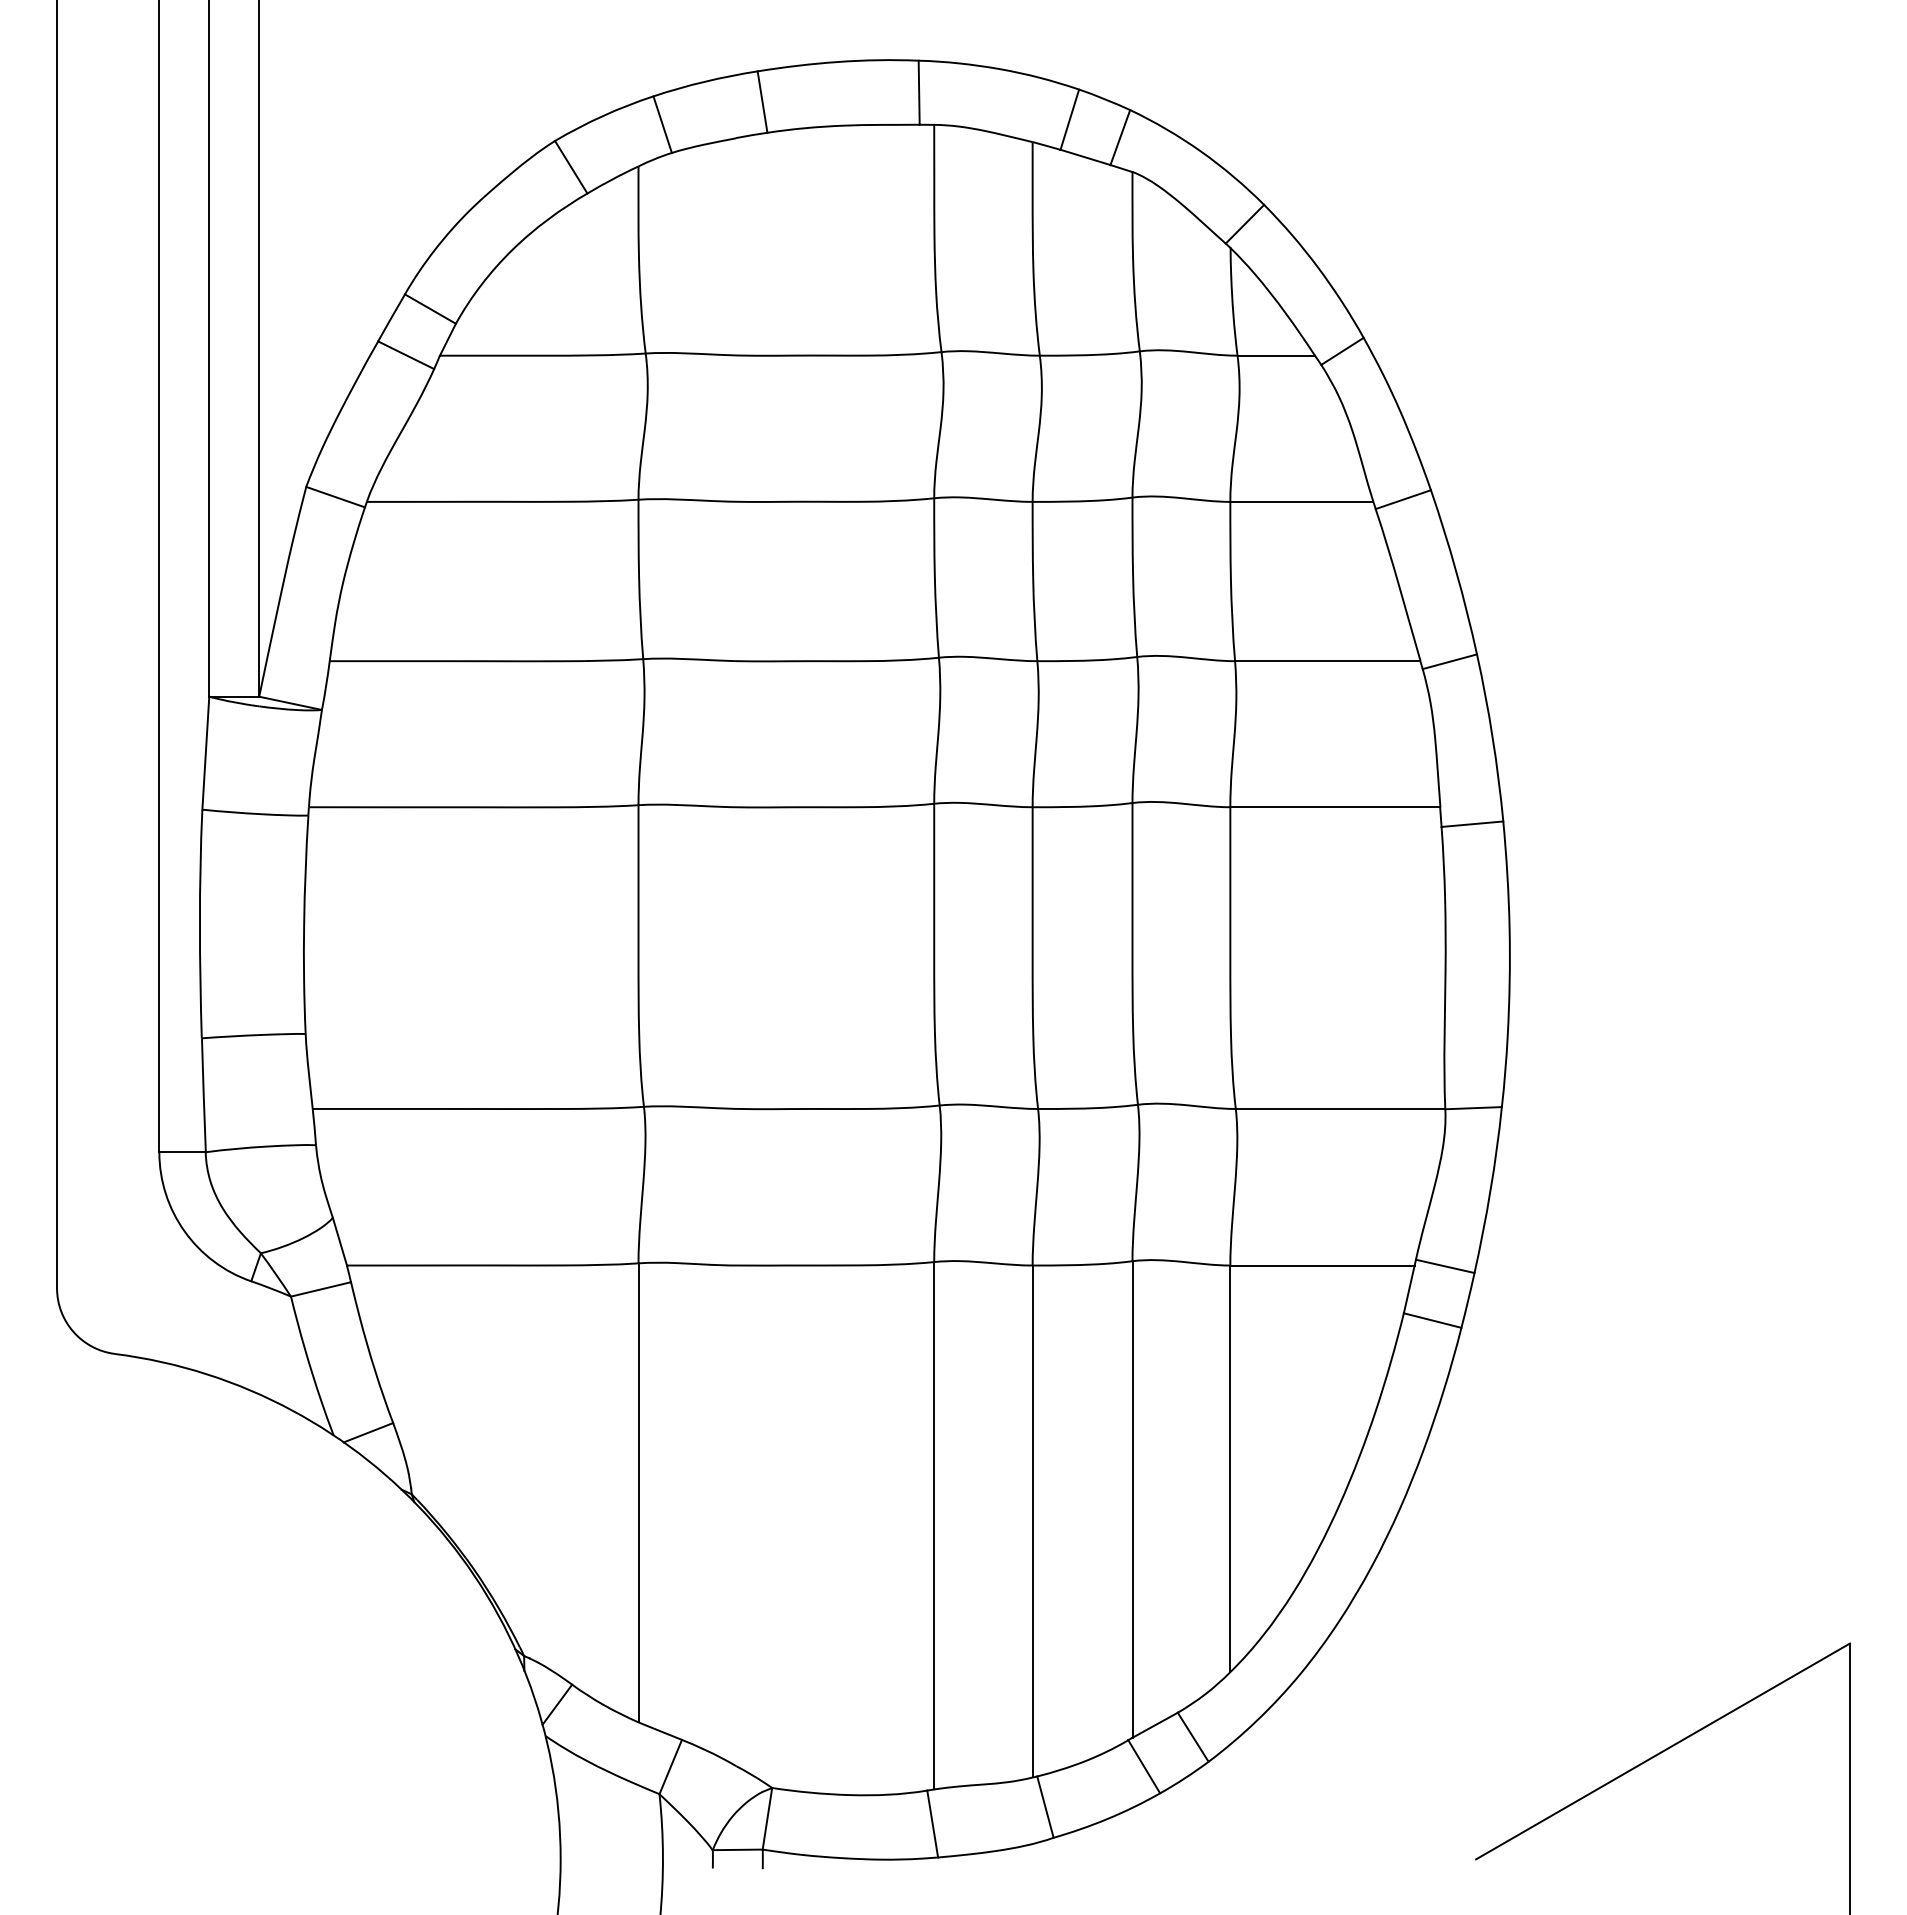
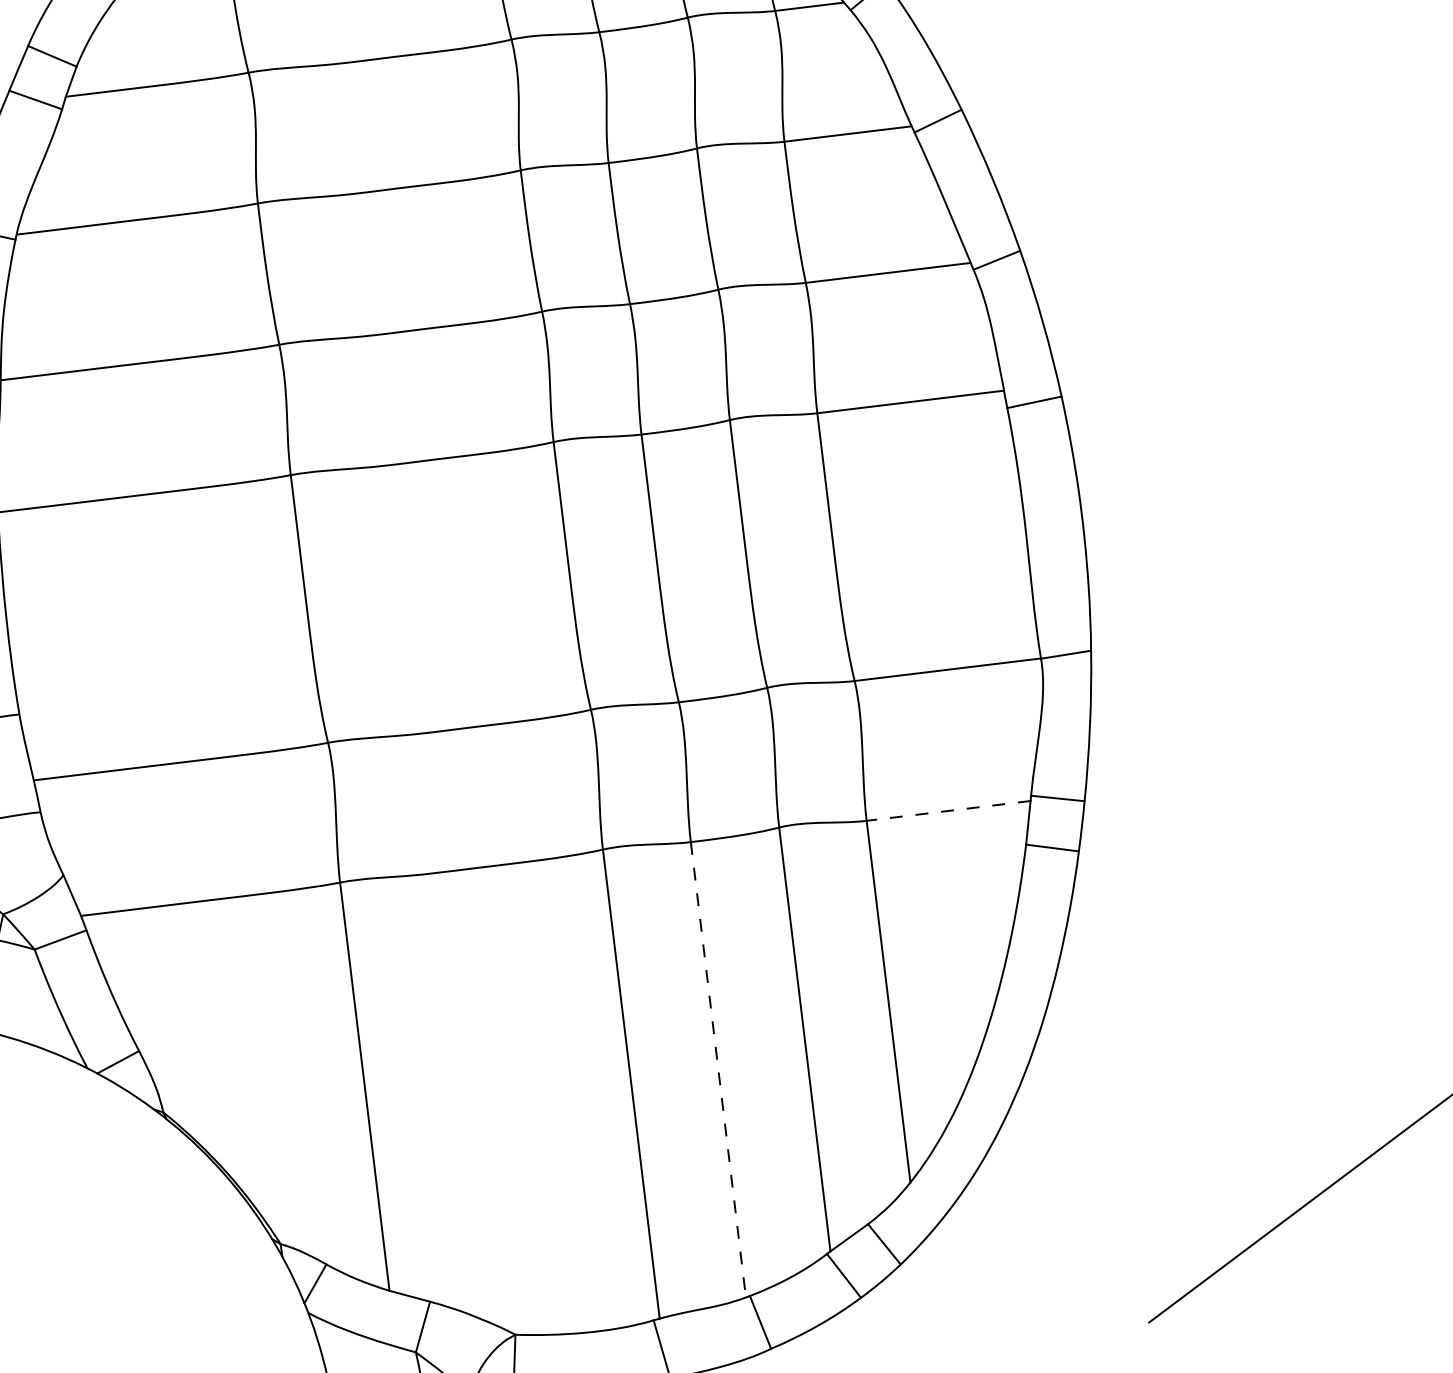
line: (1322, 1265) -> (948, 810), solid -> dashed
line: (1032, 1521) -> (718, 1069), solid -> dashed

